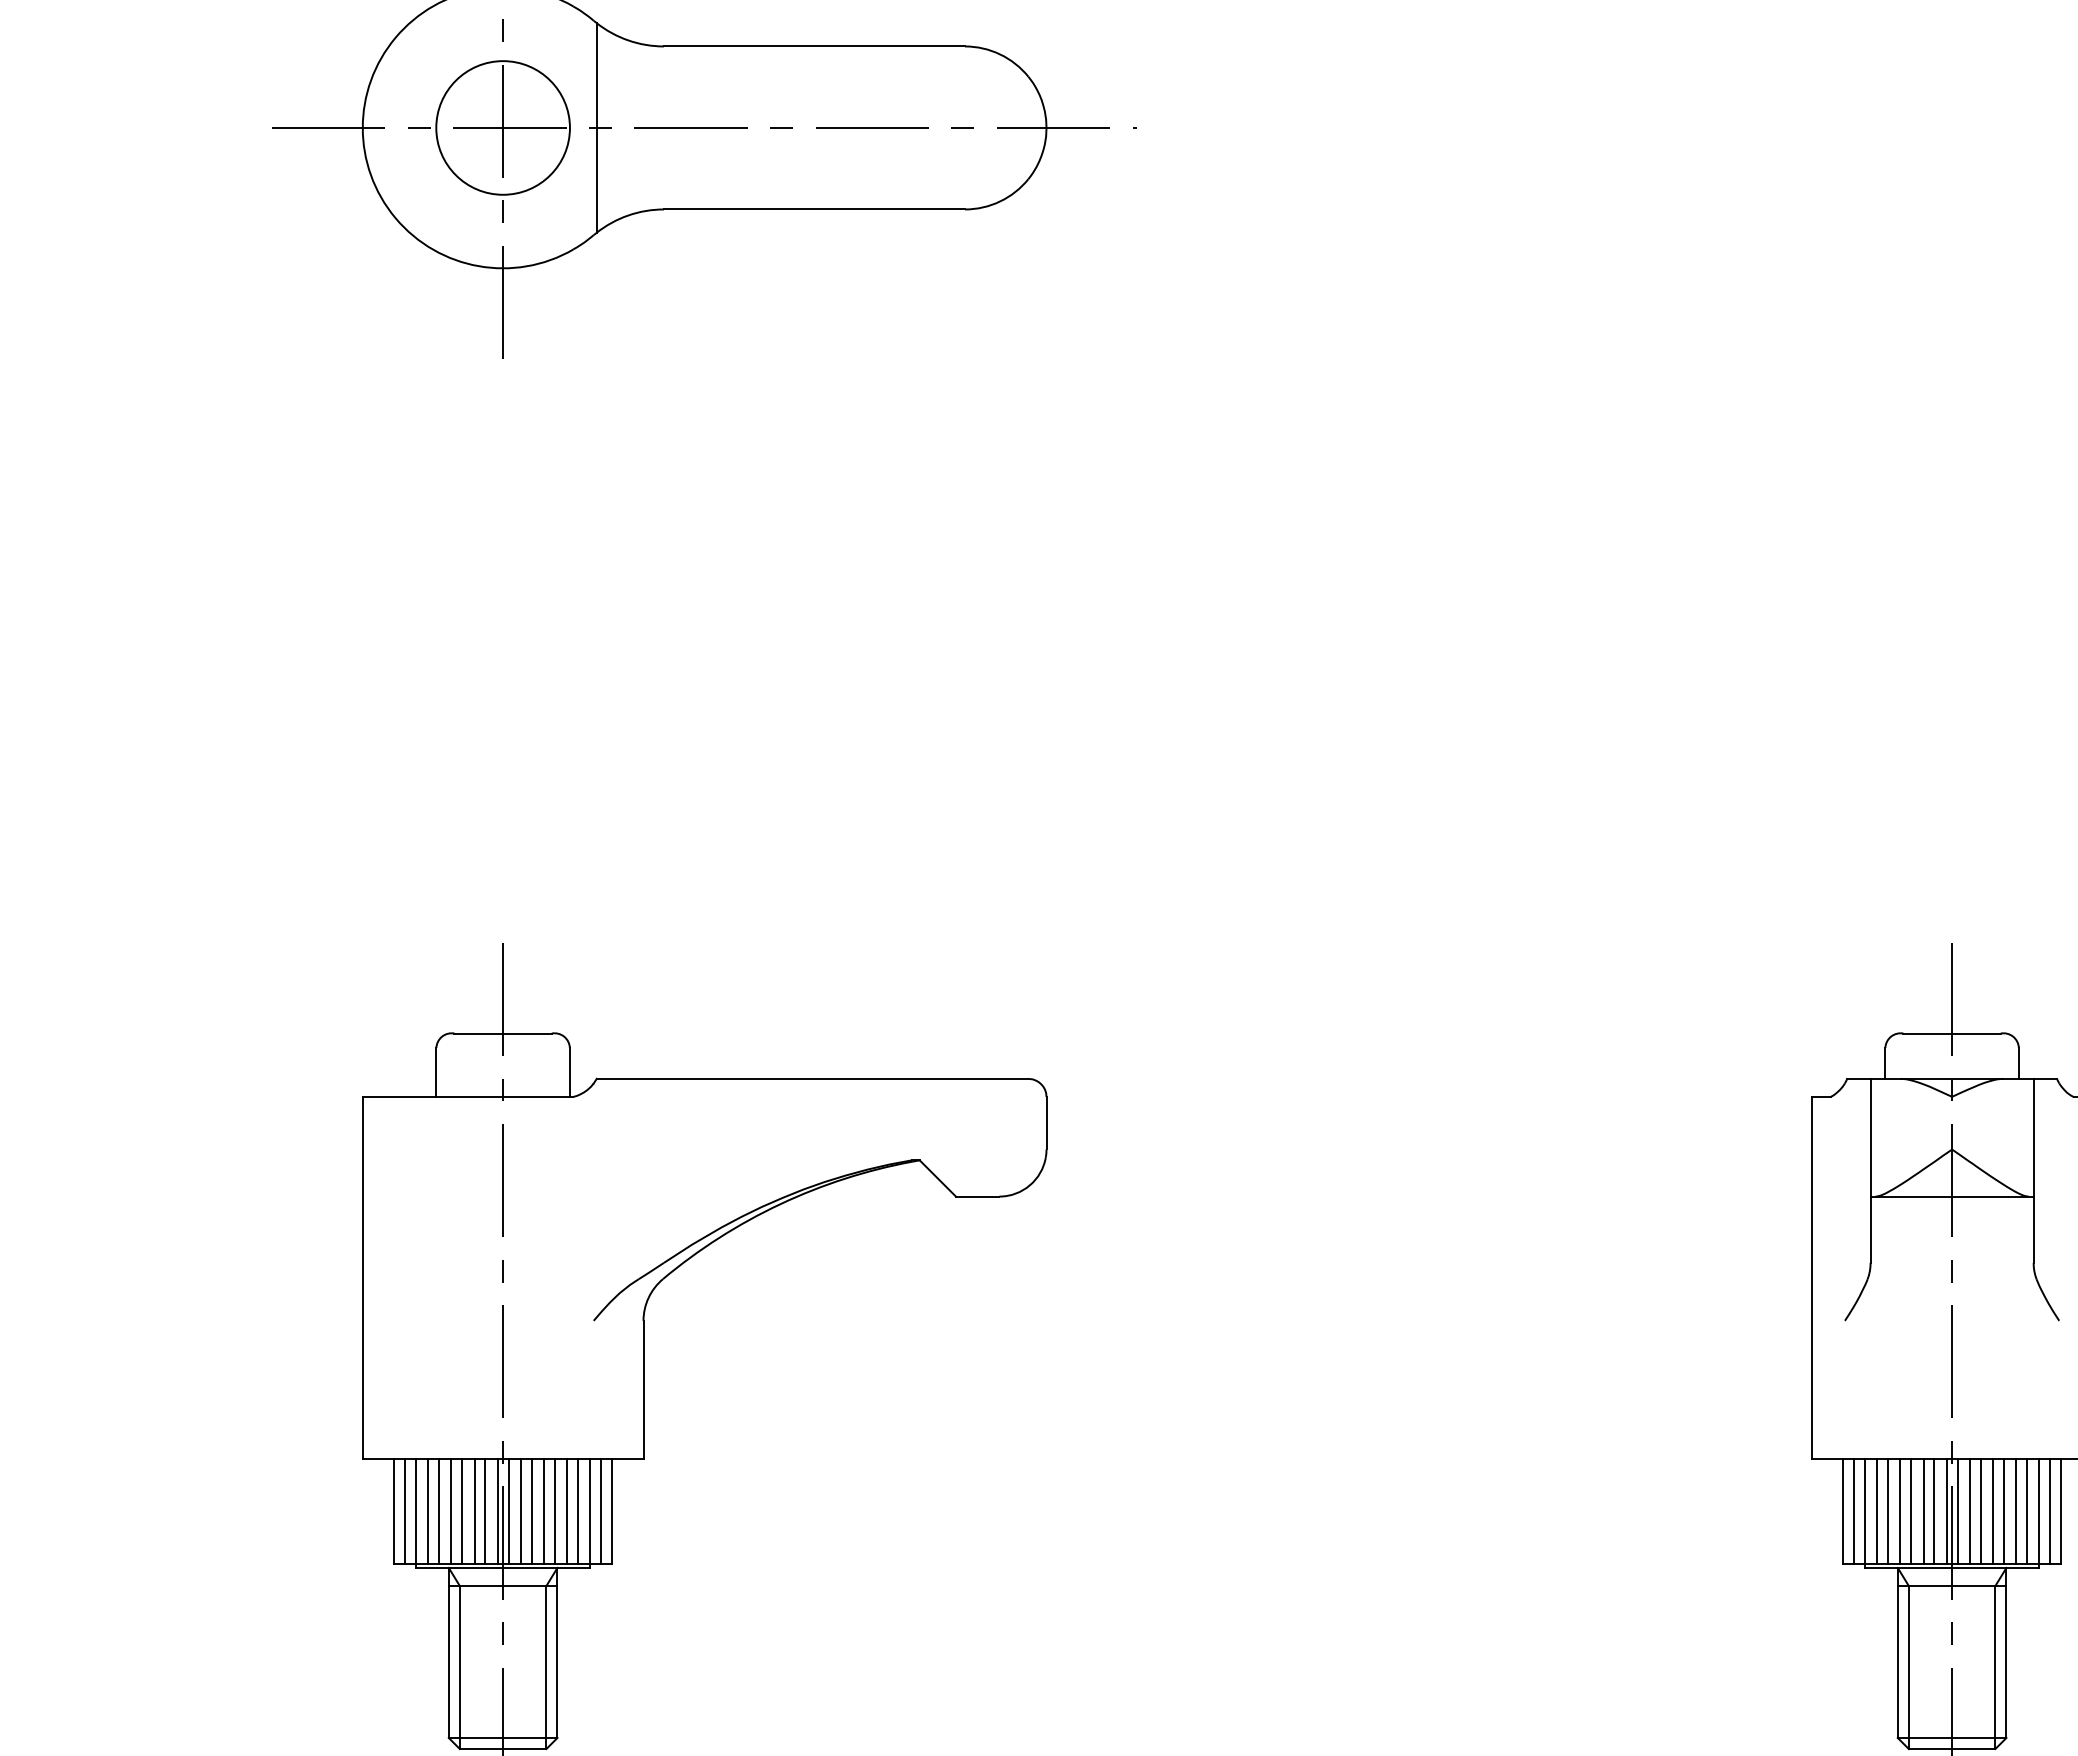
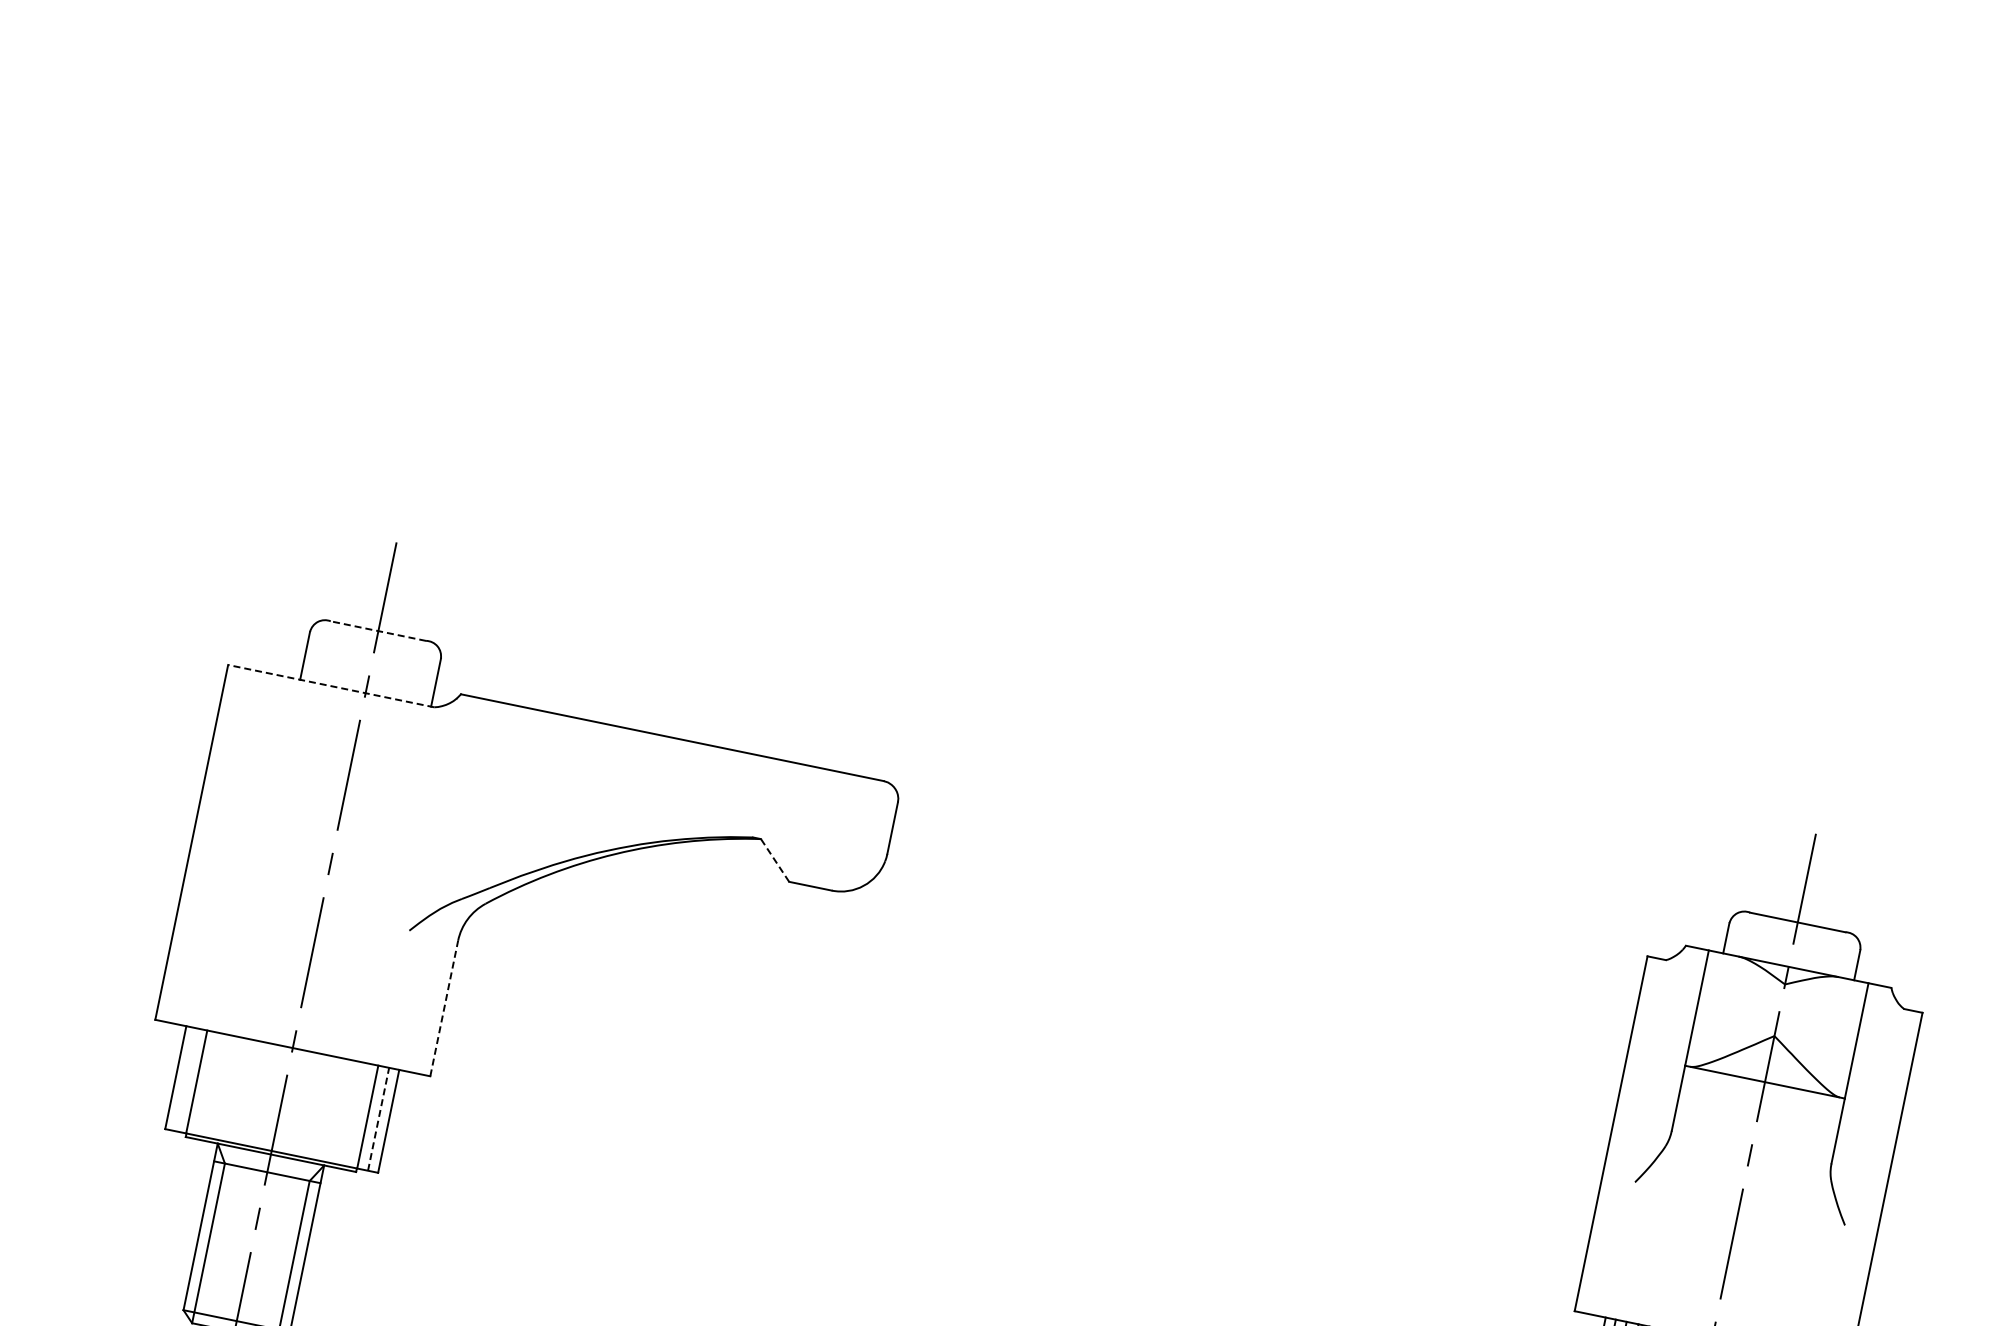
line: (503, 1033) -> (378, 631), solid -> dashed
line: (467, 1096) -> (330, 685), solid -> dashed
line: (937, 1178) -> (774, 860), solid -> dashed
line: (643, 1389) -> (444, 1008), solid -> dashed
line: (404, 1511) -> (185, 1079), removed
line: (427, 1511) -> (208, 1084), removed
line: (439, 1511) -> (219, 1086), removed
line: (451, 1511) -> (231, 1088), removed
line: (462, 1511) -> (242, 1091), removed
line: (474, 1511) -> (254, 1093), removed
line: (485, 1511) -> (265, 1095), removed
line: (497, 1511) -> (276, 1098), removed
line: (508, 1511) -> (287, 1100), removed
line: (520, 1511) -> (299, 1102), removed
line: (531, 1511) -> (310, 1104), removed
line: (544, 1511) -> (322, 1107), removed
line: (555, 1511) -> (333, 1109), removed
line: (567, 1511) -> (345, 1112), removed
line: (578, 1511) -> (356, 1114), removed
line: (601, 1511) -> (378, 1119), solid -> dashed

